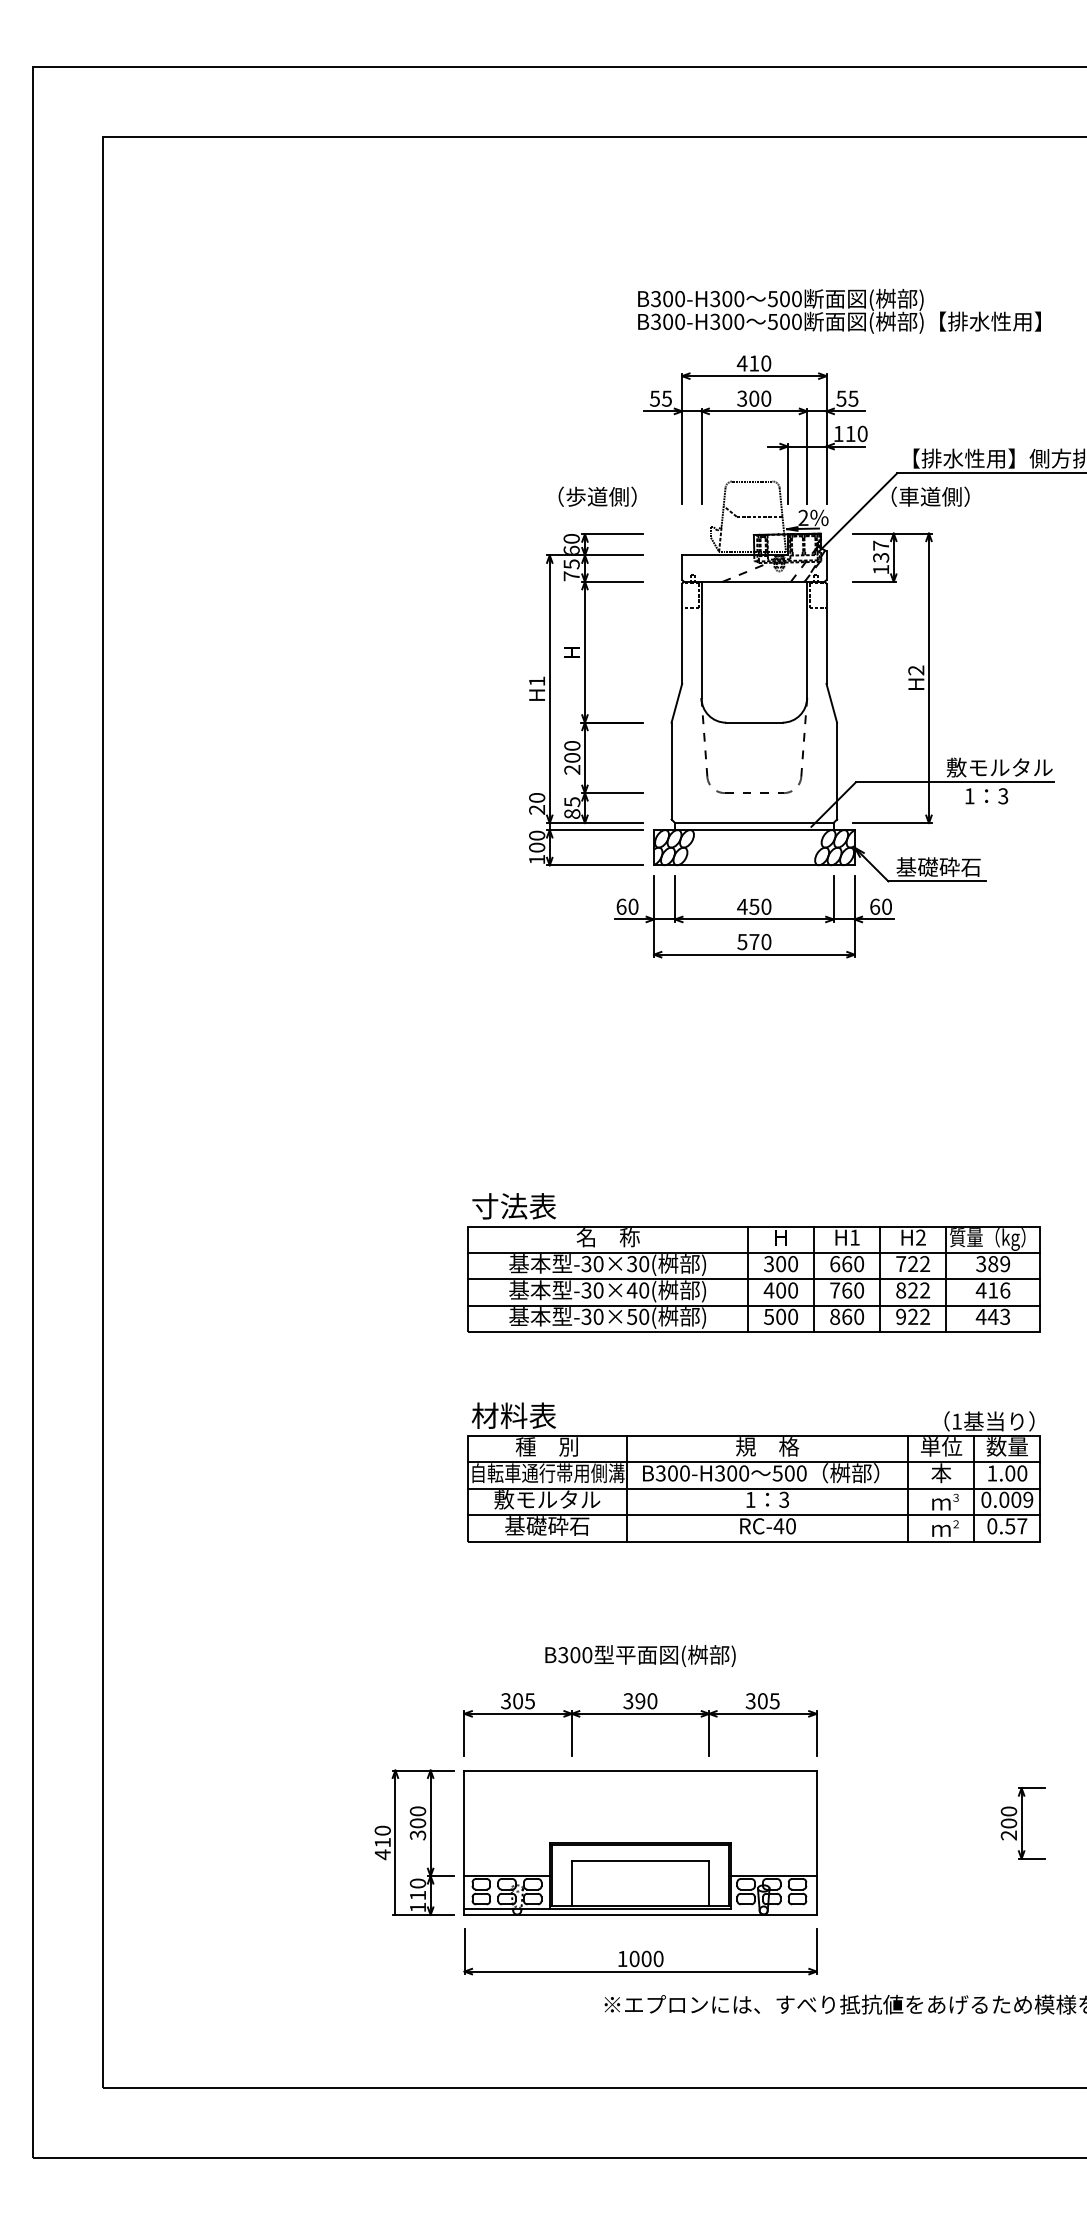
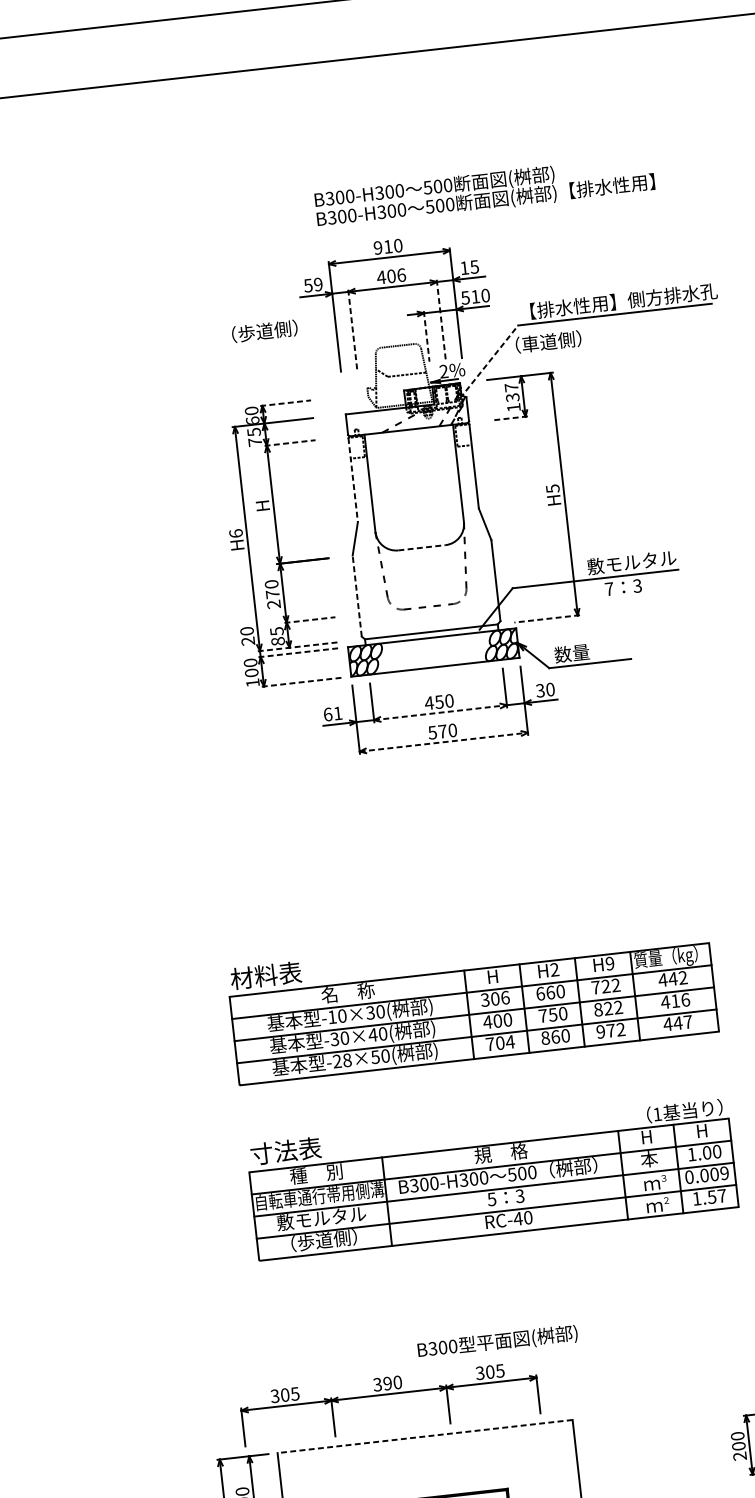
text: (839, 310) -> (484, 191), moved
text: (741, 363) -> (377, 248), 410 -> 910
text: (666, 398) -> (317, 284), 55 -> 59
text: (753, 398) -> (390, 276), 300 -> 406
text: (841, 398) -> (464, 267), 55 -> 15
text: (838, 434) -> (465, 298), 110 -> 510
line: (701, 456) -> (352, 329), solid -> dashed
line: (807, 456) -> (441, 319), solid -> dashed
line: (787, 474) -> (426, 336), solid -> dashed
text: (597, 496) -> (264, 331), moved
line: (858, 512) -> (489, 361), solid -> dashed
line: (613, 534) -> (286, 403), solid -> dashed
line: (613, 581) -> (290, 442), solid -> dashed
line: (874, 581) -> (509, 418), solid -> dashed
line: (682, 634) -> (353, 480), solid -> dashed
text: (916, 670) -> (553, 488), H2 -> H5
text: (537, 681) -> (236, 533), H1 -> H6
line: (754, 722) -> (422, 547), solid -> dashed
text: (572, 757) -> (272, 594), 200 -> 270
line: (671, 770) -> (357, 595), solid -> dashed
line: (613, 793) -> (310, 620), solid -> dashed
text: (969, 796) -> (609, 589), 1 -> 7
line: (595, 823) -> (298, 647), solid -> dashed
line: (891, 823) -> (546, 619), solid -> dashed
line: (595, 830) -> (299, 653), solid -> dashed
line: (595, 865) -> (302, 682), solid -> dashed
text: (938, 866) -> (589, 650), 基礎砕石 -> 数量
text: (633, 906) -> (338, 713), 60 -> 61
text: (875, 906) -> (540, 690), 60 -> 30
line: (754, 919) -> (440, 712), solid -> dashed
line: (754, 954) -> (443, 742), solid -> dashed
text: (499, 1206) -> (253, 977), 寸法表 -> 材料表
text: (854, 1237) -> (554, 969), H1 -> H2
text: (920, 1237) -> (609, 963), H2 -> H9
text: (586, 1264) -> (332, 1017), -30×30( -> -10×30(
text: (793, 1264) -> (505, 998), 300 -> 306
text: (992, 1264) -> (672, 979), 389 -> 442
text: (847, 1290) -> (553, 1014), 760 -> 750
text: (781, 1316) -> (500, 1042), 500 -> 704
text: (913, 1316) -> (611, 1030), 922 -> 972
text: (1005, 1316) -> (688, 1021), 443 -> 447
text: (592, 1317) -> (342, 1061), -30×50( -> -28×50(
text: (499, 1415) -> (273, 1152), 材料表 -> 寸法表
text: (941, 1446) -> (646, 1136), 単位 -> H
text: (1006, 1446) -> (701, 1130), 数量 -> H
text: (750, 1499) -> (491, 1199), 1 -> 5
text: (547, 1526) -> (324, 1240), 基礎砕石 -> （歩道側）
text: (992, 1526) -> (697, 1198), 0.57 -> 1.57
text: (640, 1656) -> (497, 1342), moved
part: (640, 1714) -> (389, 1394), moved
line: (639, 1770) -> (424, 1436), solid -> dashed

